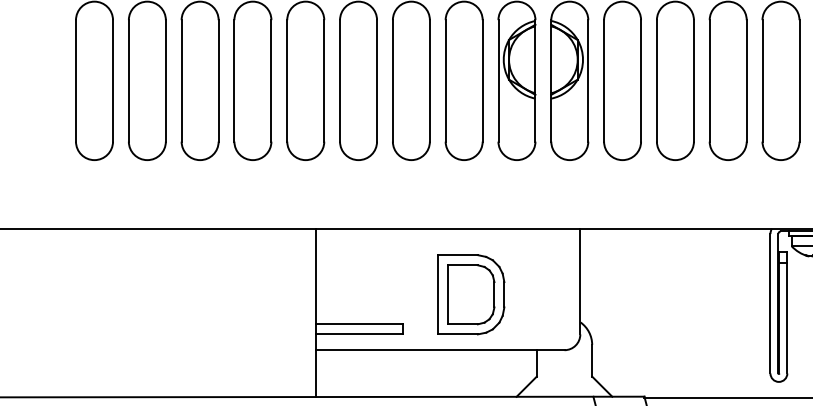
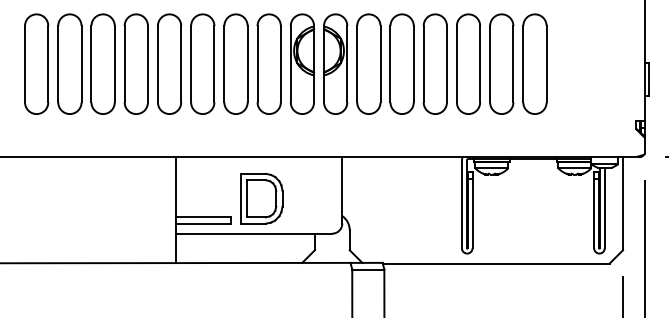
part: (470, 294) -> (261, 198), moved

